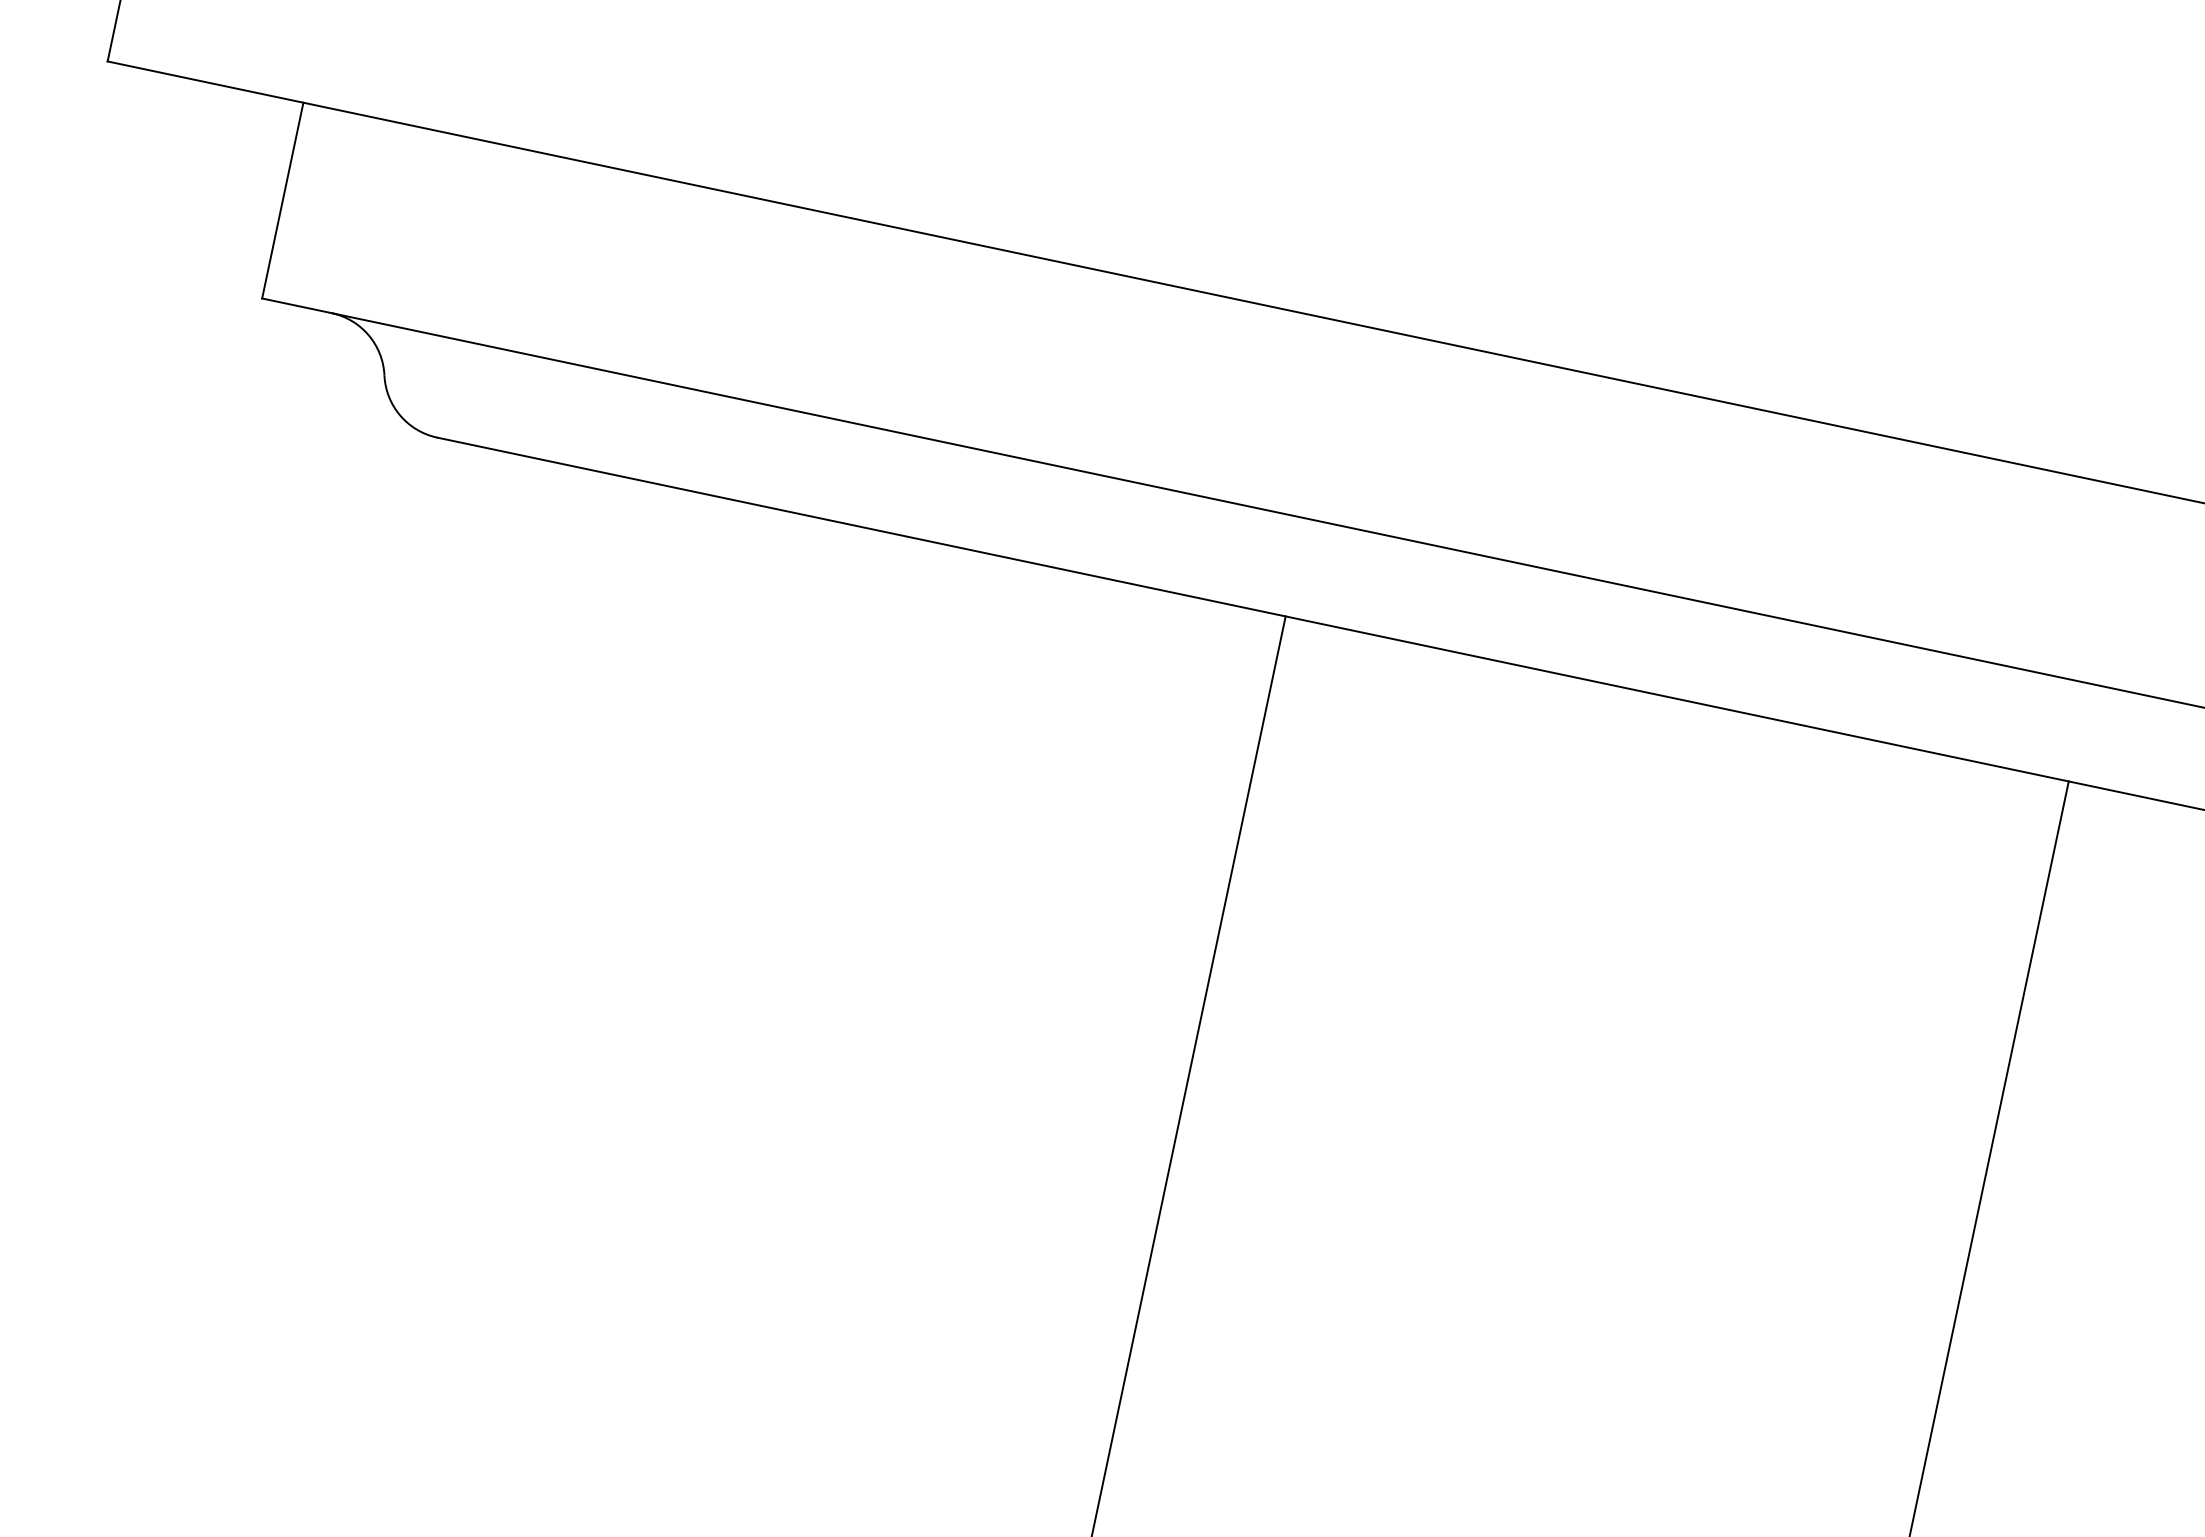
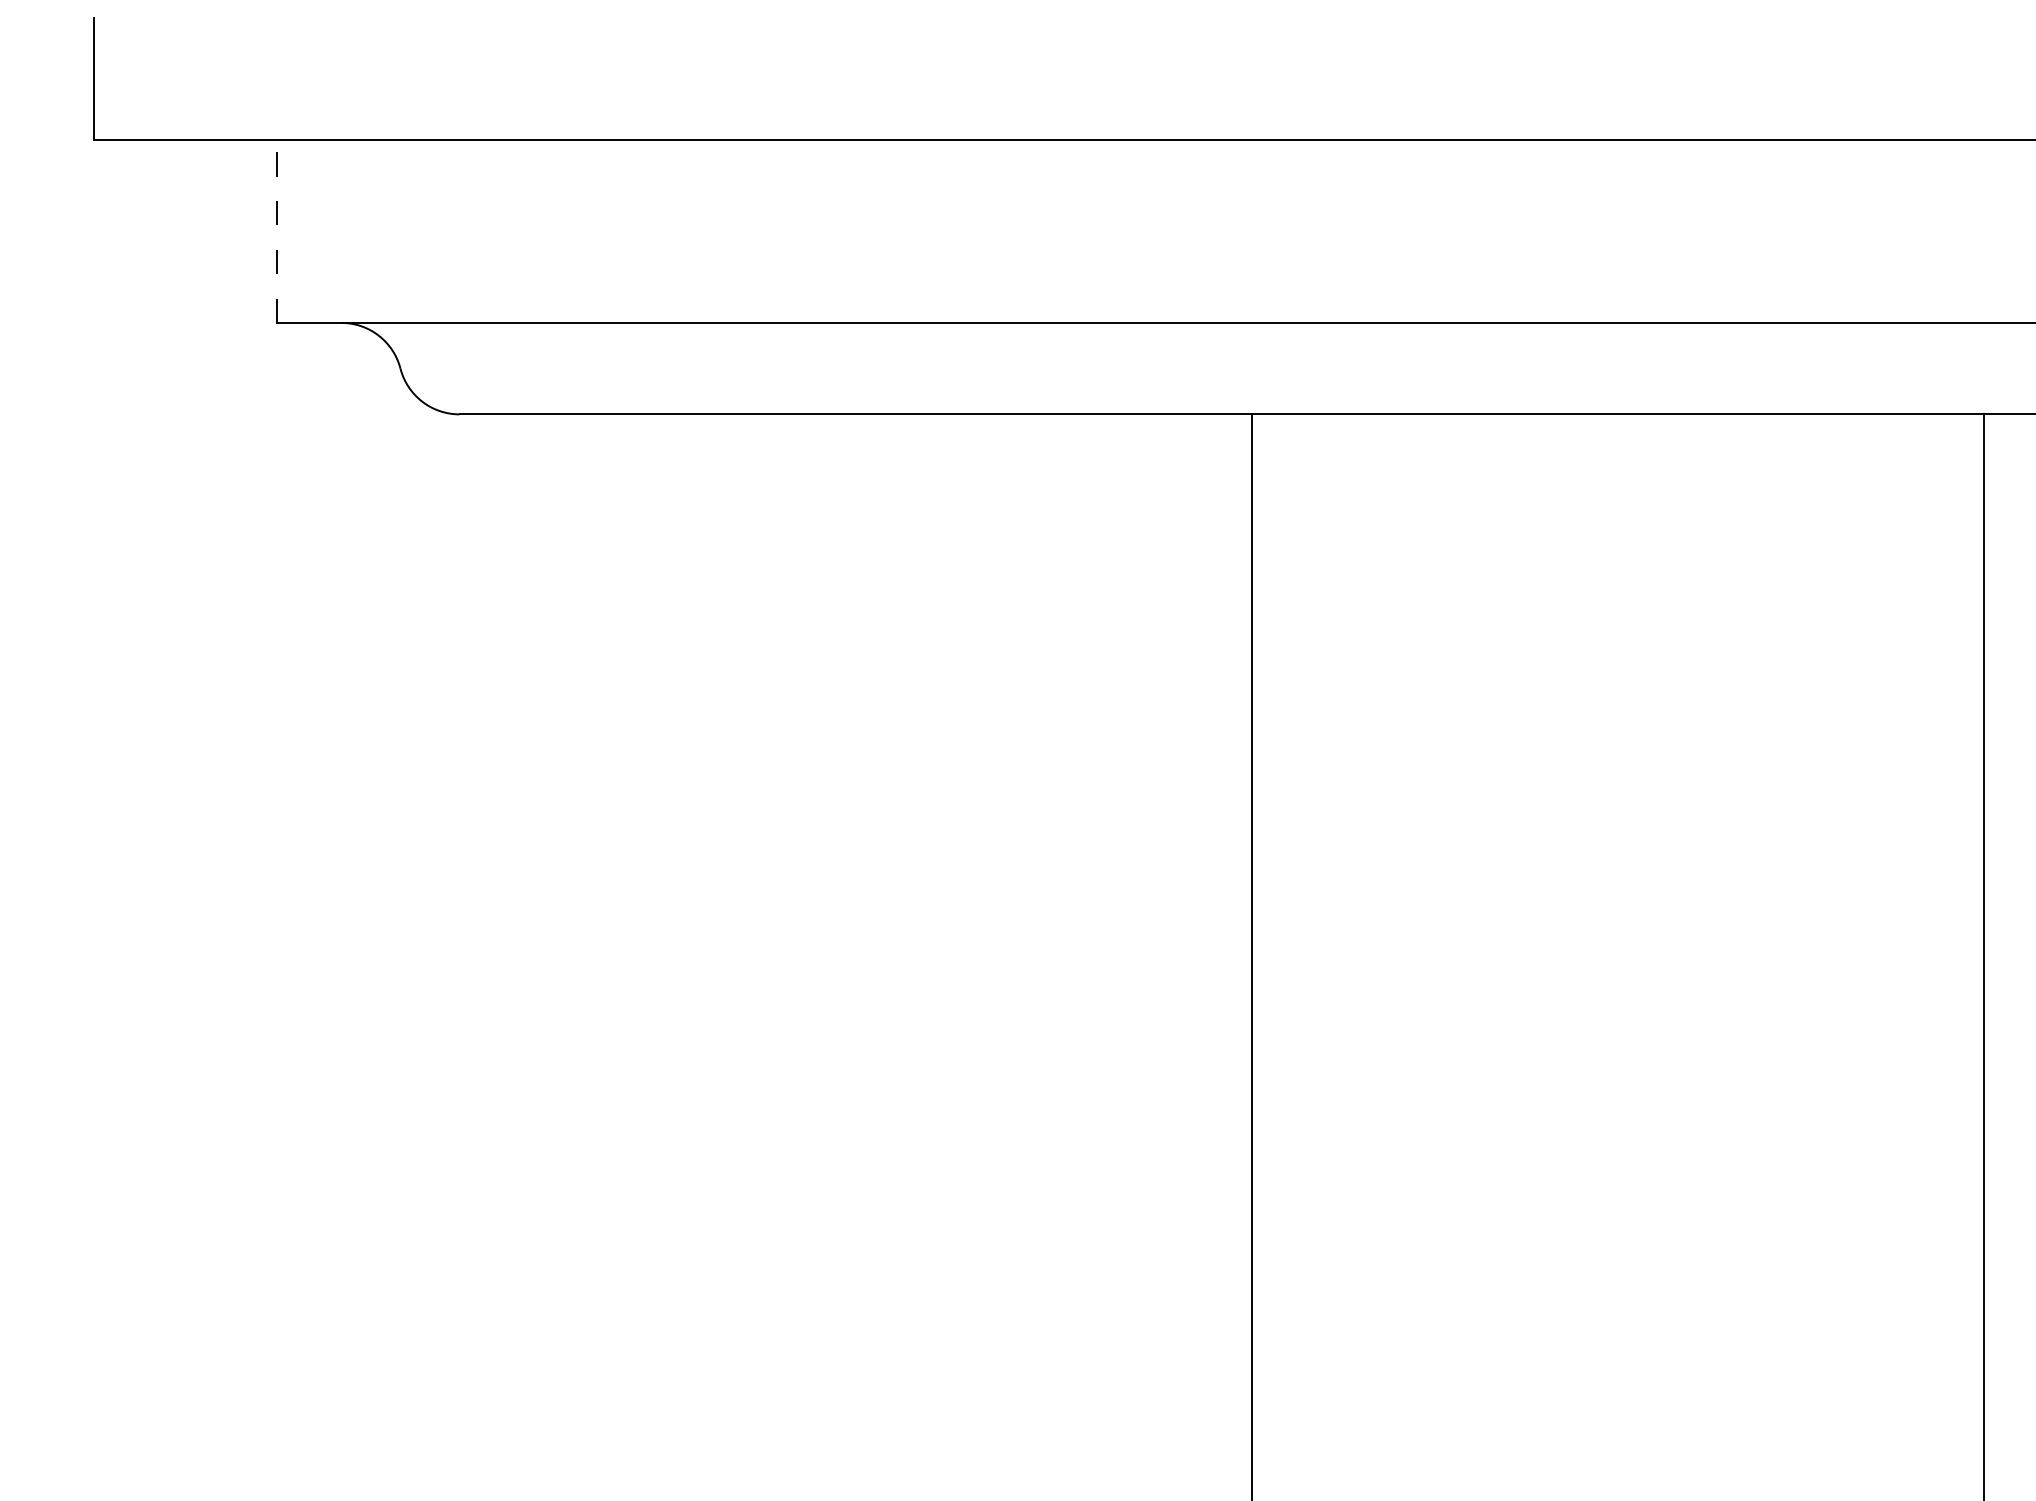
line: (282, 199) -> (276, 230), solid -> dashed

